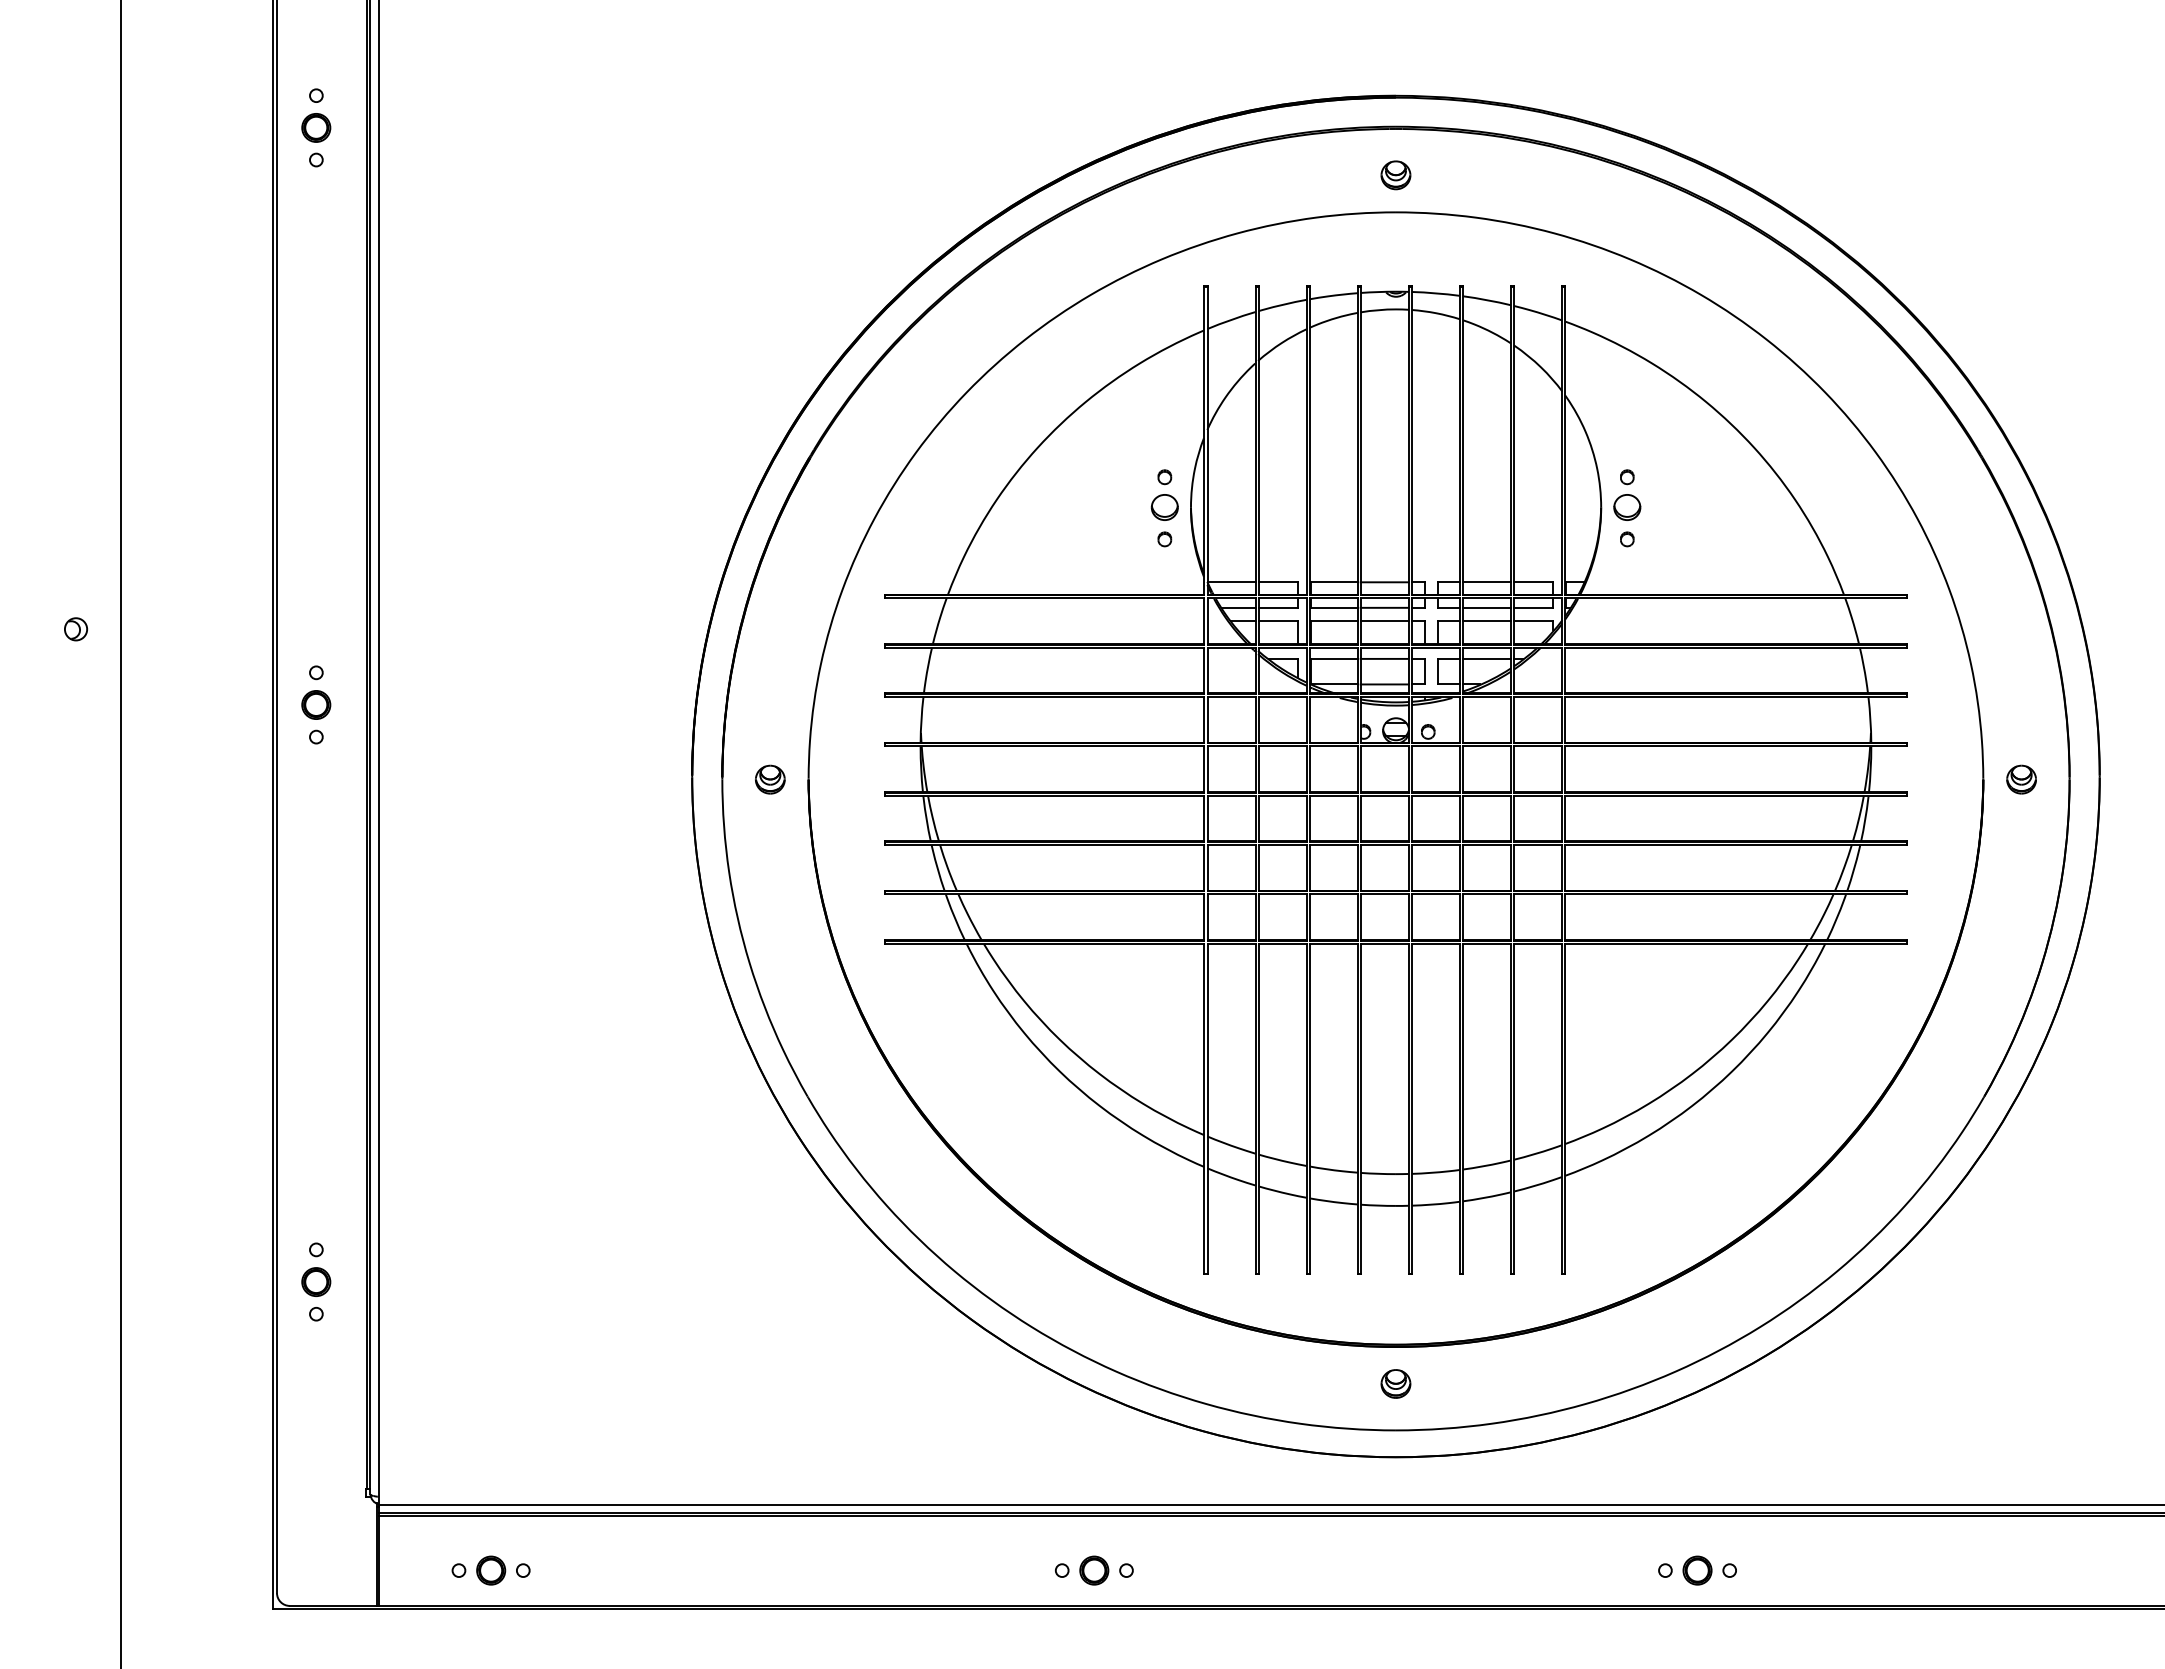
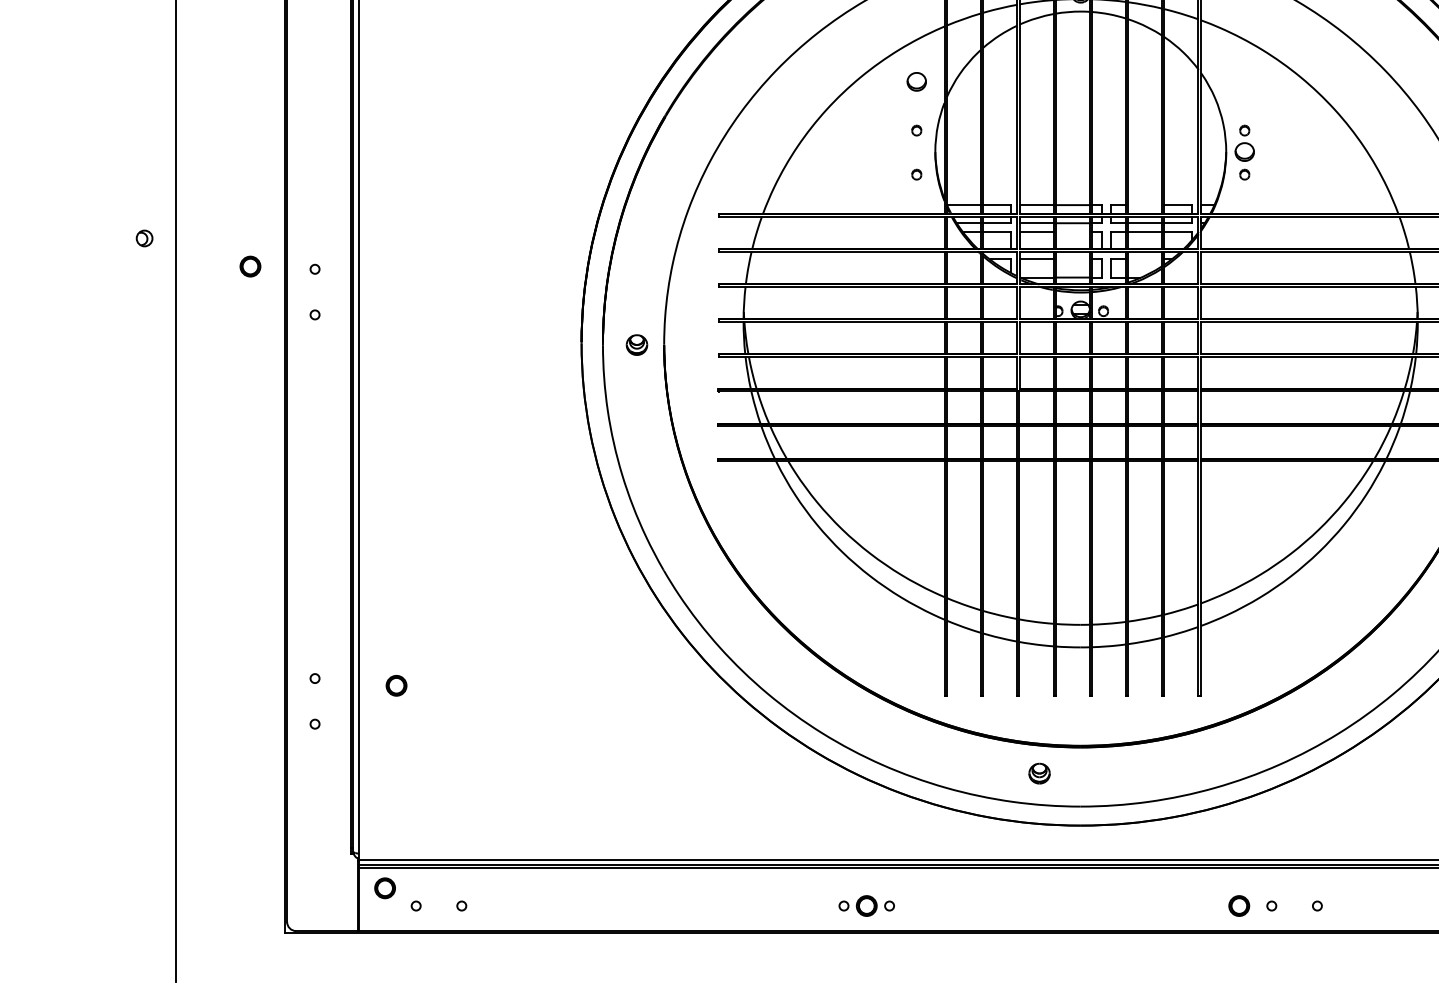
part: (1164, 507) -> (916, 81), moved
line: (1486, 582) -> (1144, 205), removed
line: (1384, 620) -> (1072, 232), removed
line: (1384, 658) -> (1072, 259), removed
line: (1486, 658) -> (1144, 259), removed
part: (316, 704) -> (250, 266), moved
part: (316, 1281) -> (396, 685), moved
part: (1395, 1383) -> (1039, 773), moved
part: (491, 1570) -> (385, 888), moved
part: (1697, 1570) -> (1239, 905), moved

